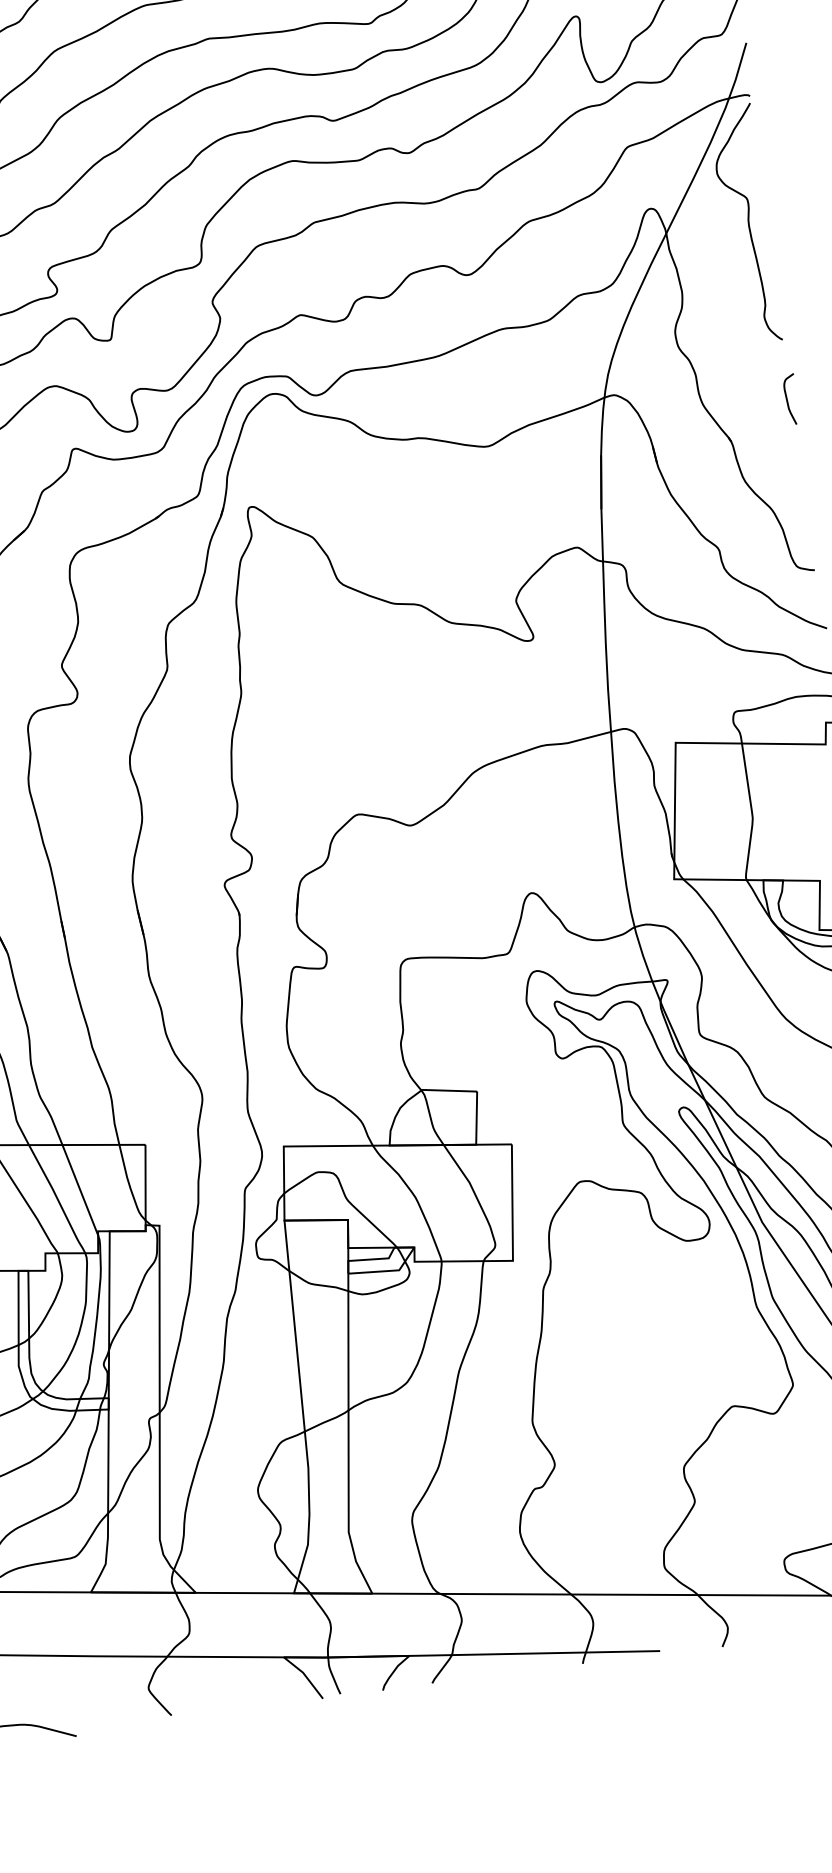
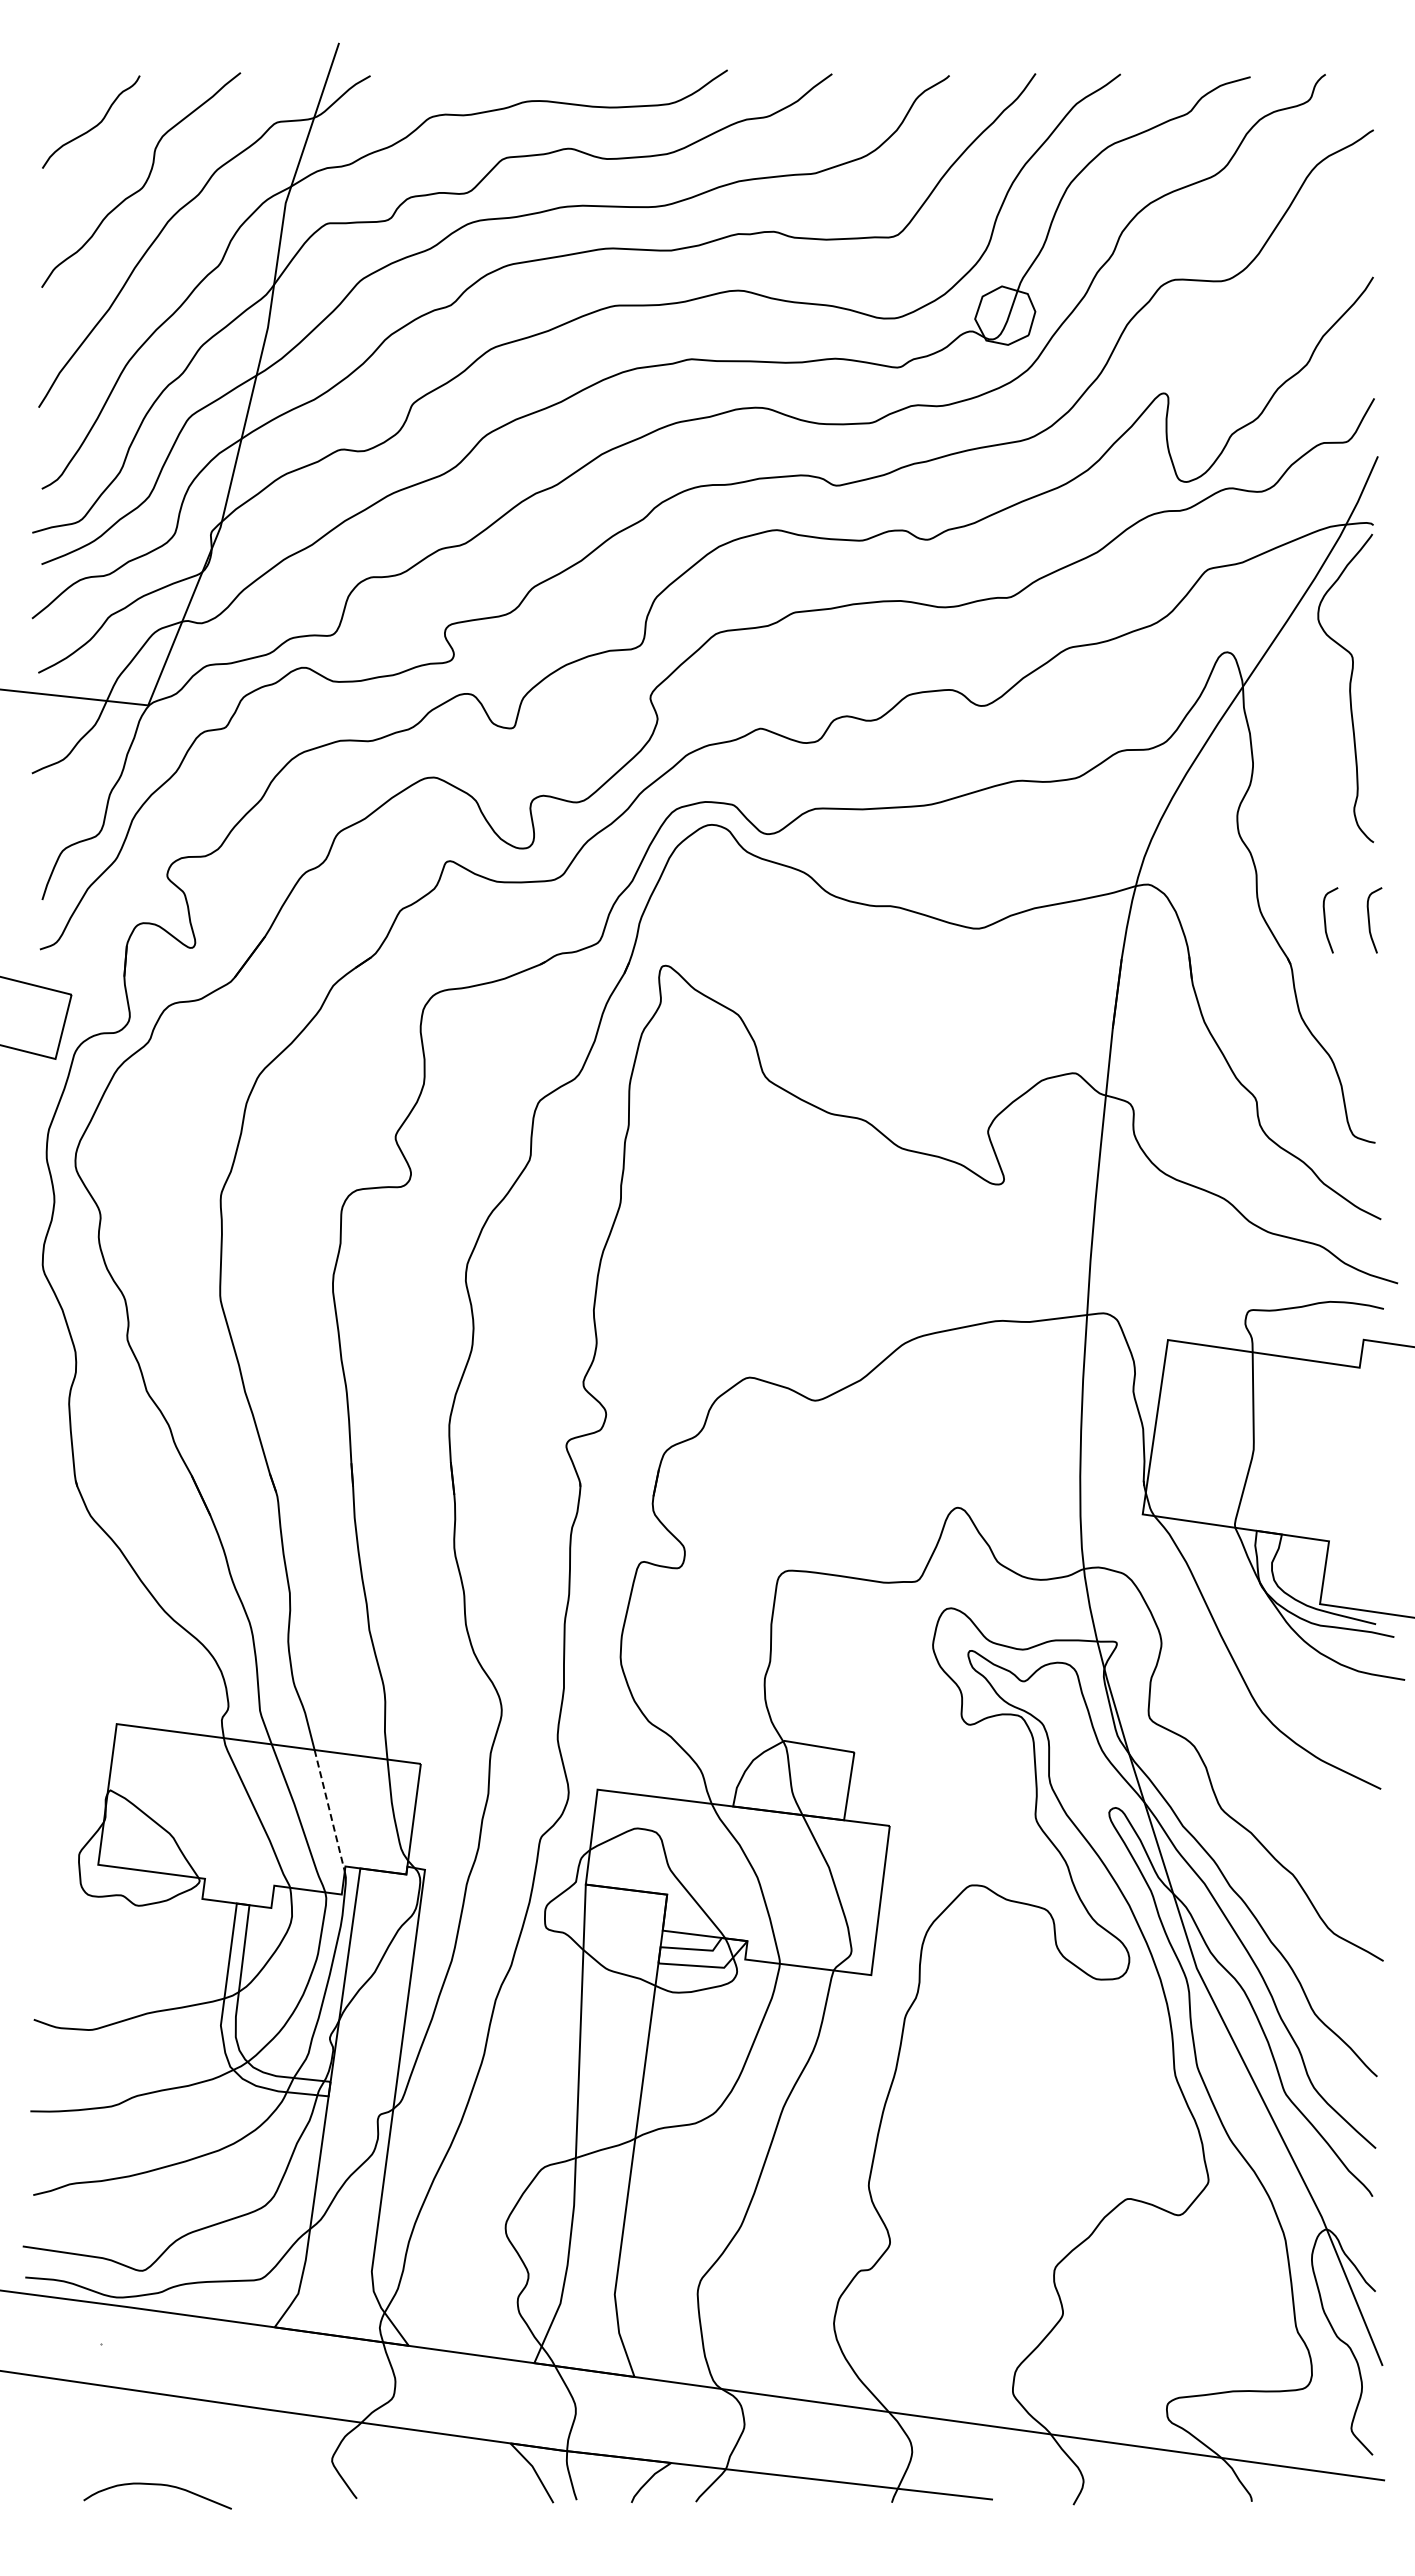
curve: (753, 404) -> (1325, 920), added
line: (80, 1189) -> (329, 1810), solid -> dashed

